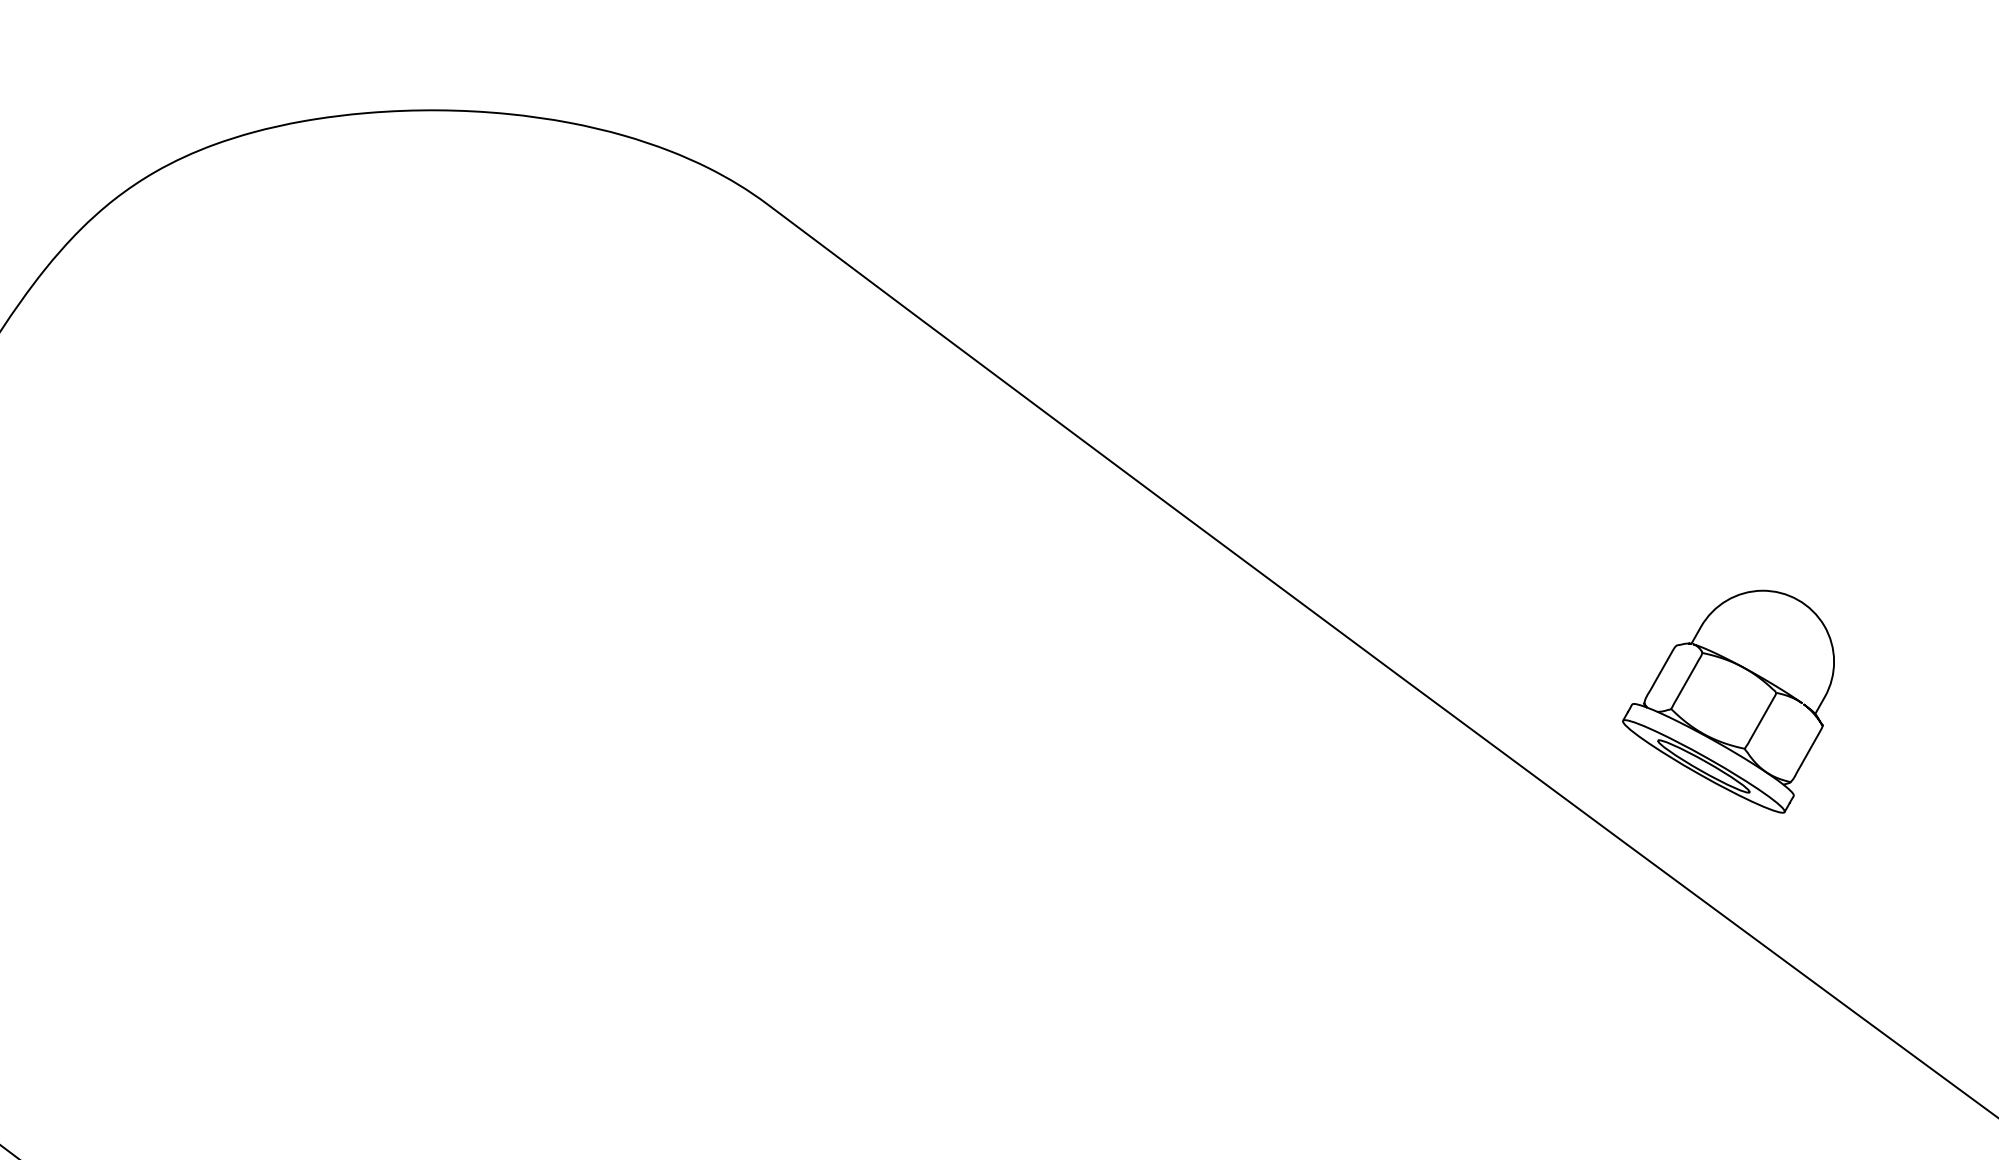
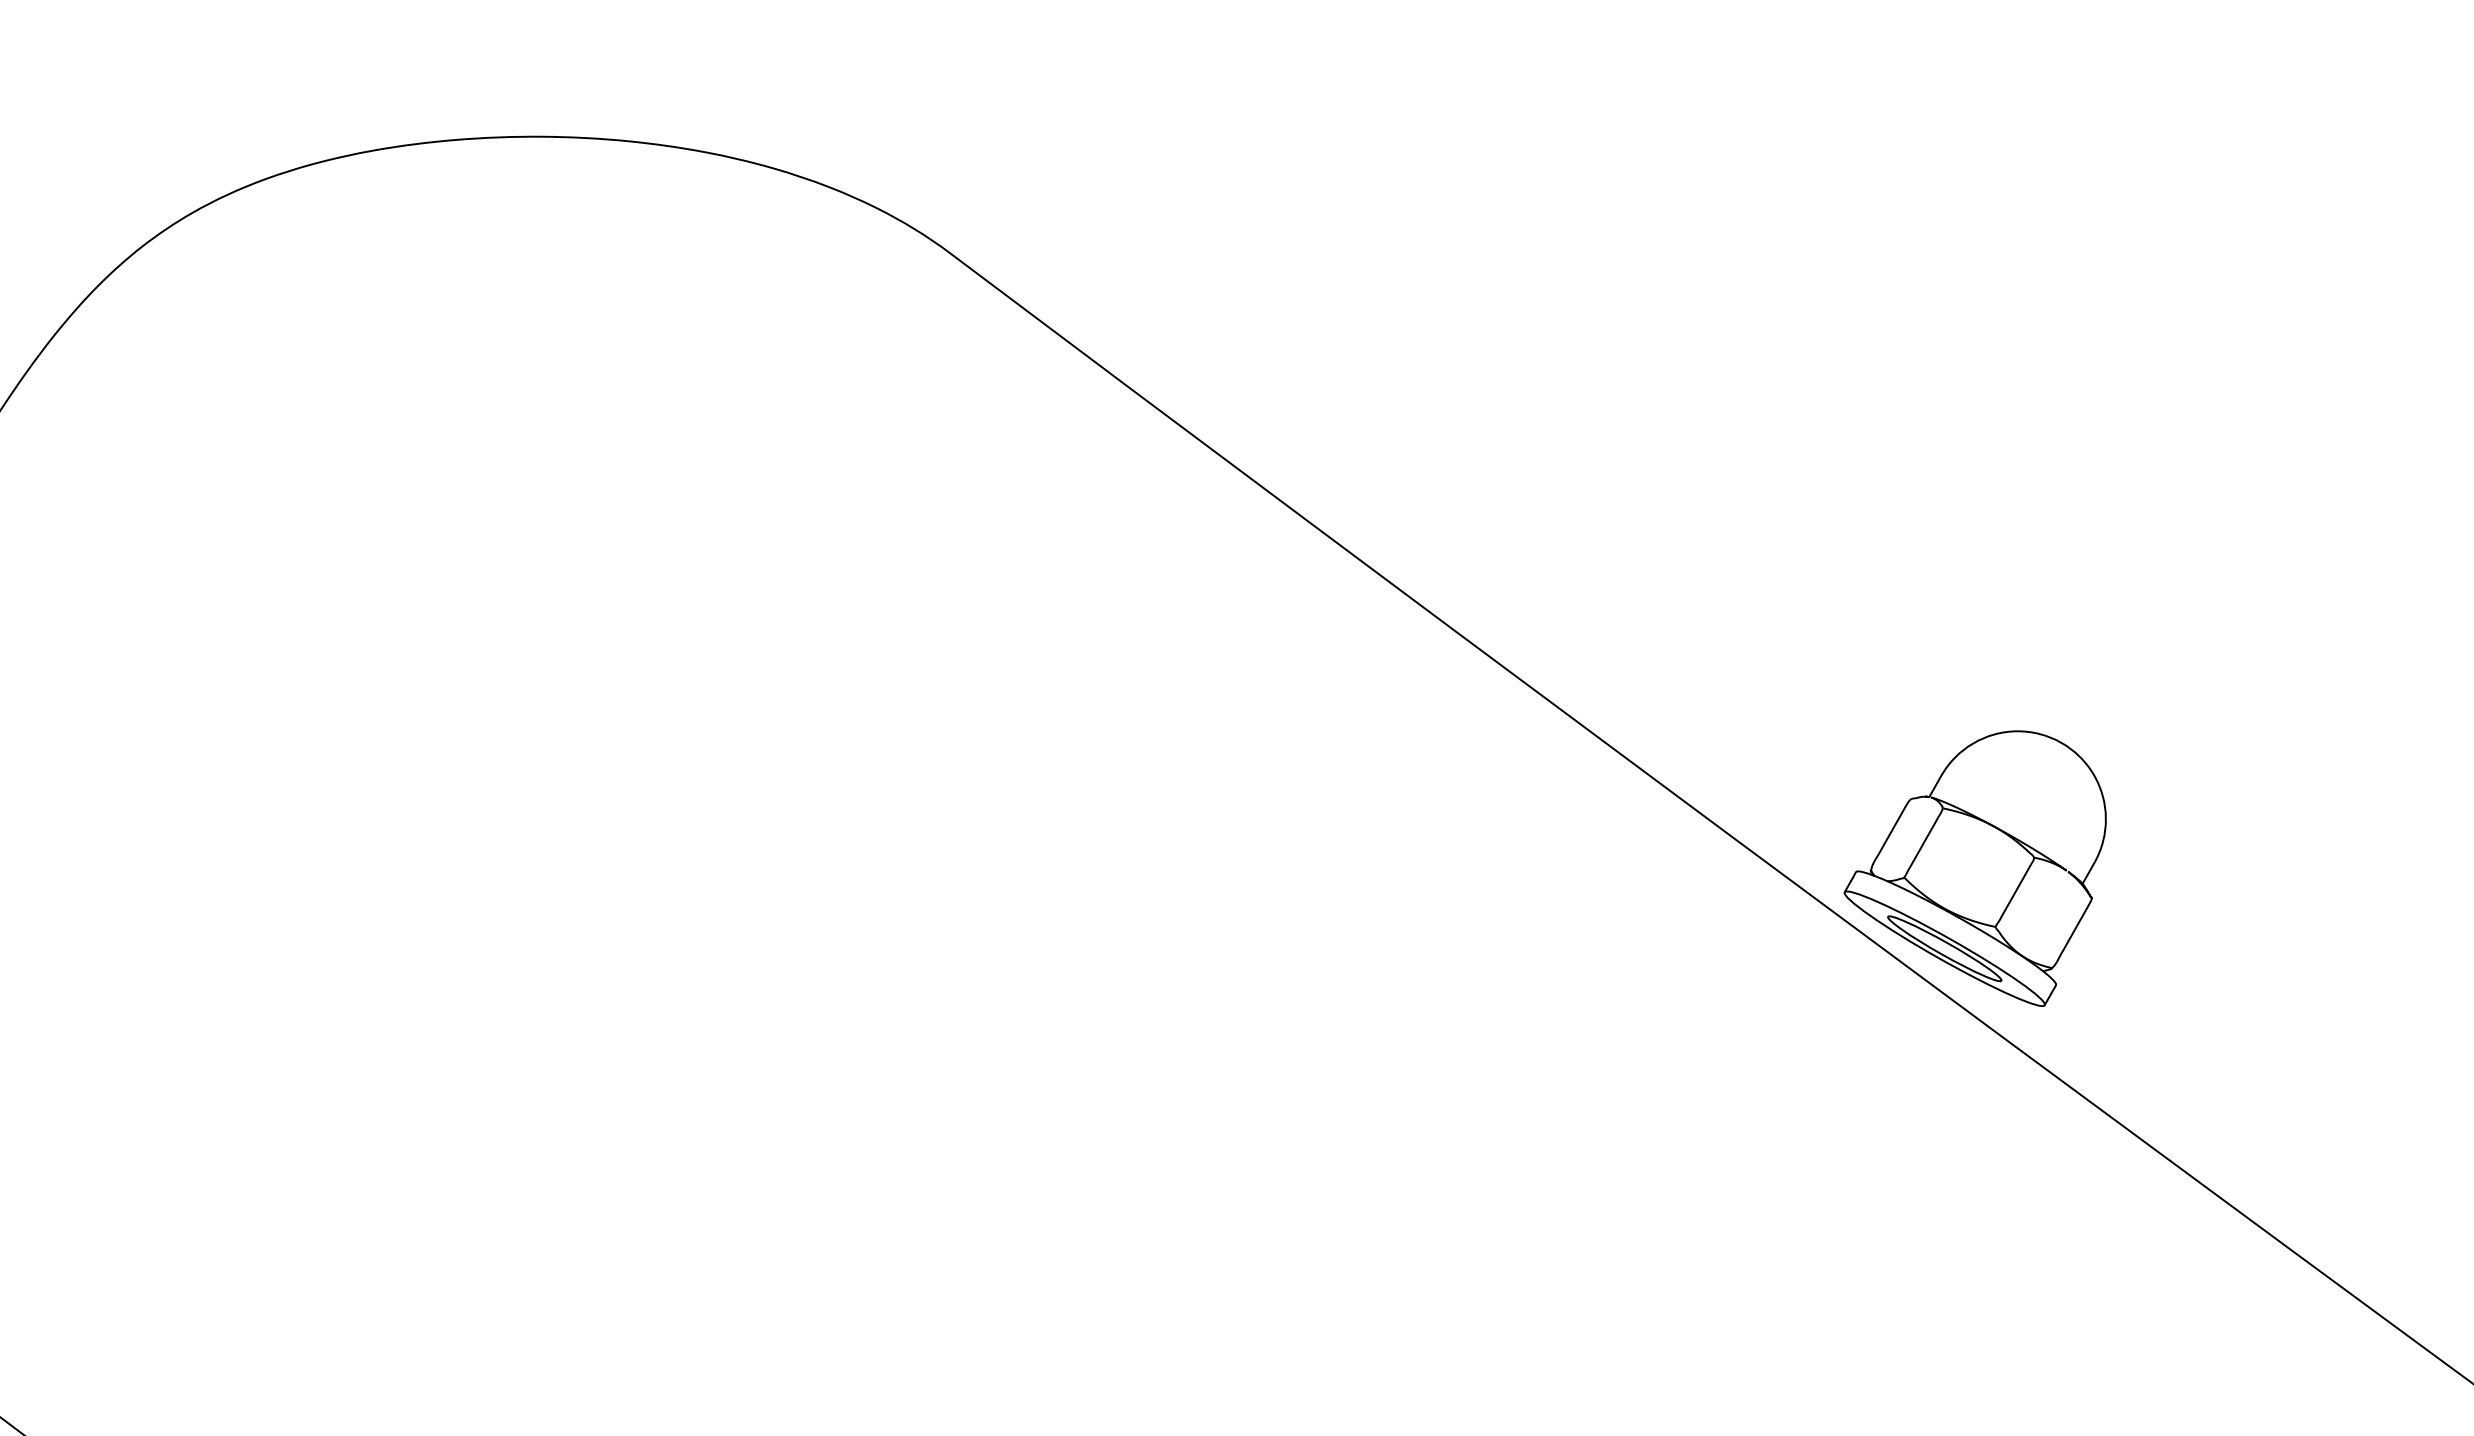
part: (1727, 701) -> (1974, 868), moved

